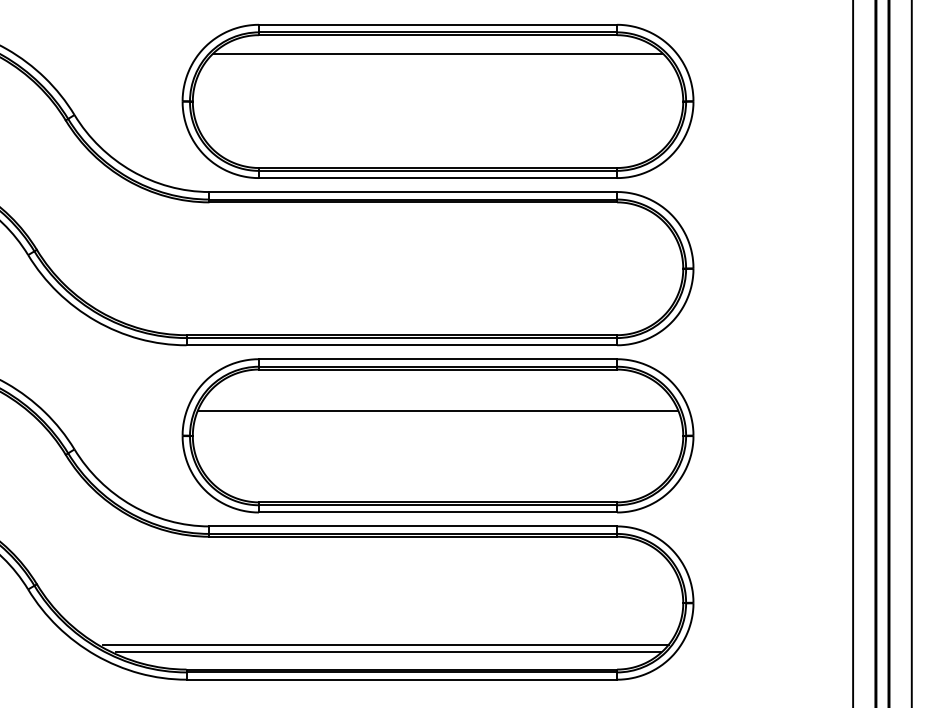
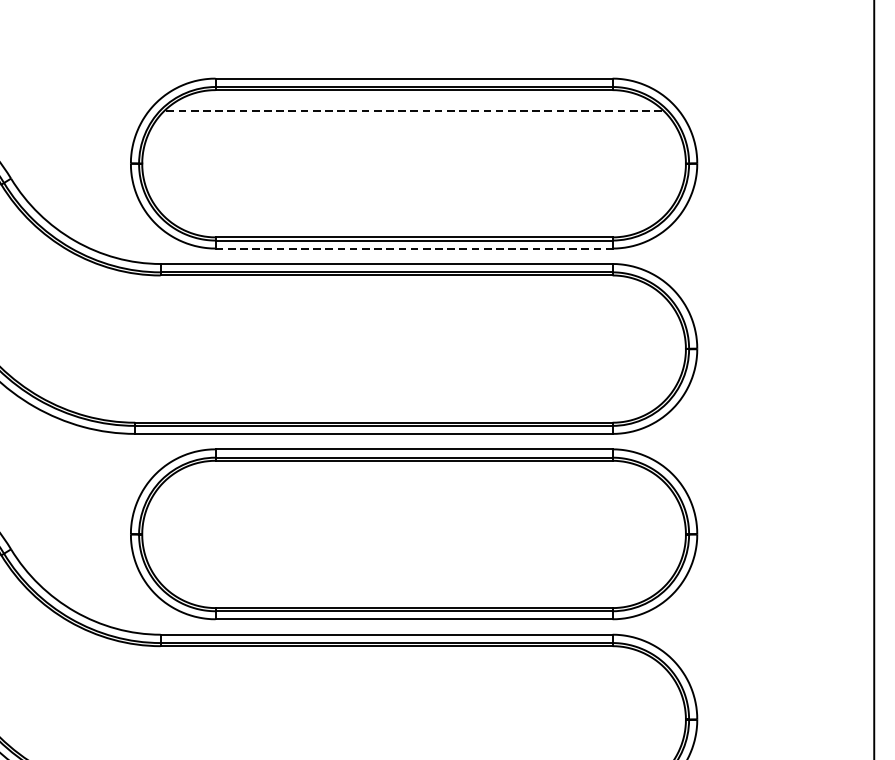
line: (437, 53) -> (413, 110), solid -> dashed
line: (438, 178) -> (414, 249), solid -> dashed
line: (437, 411) -> (413, 507), removed

